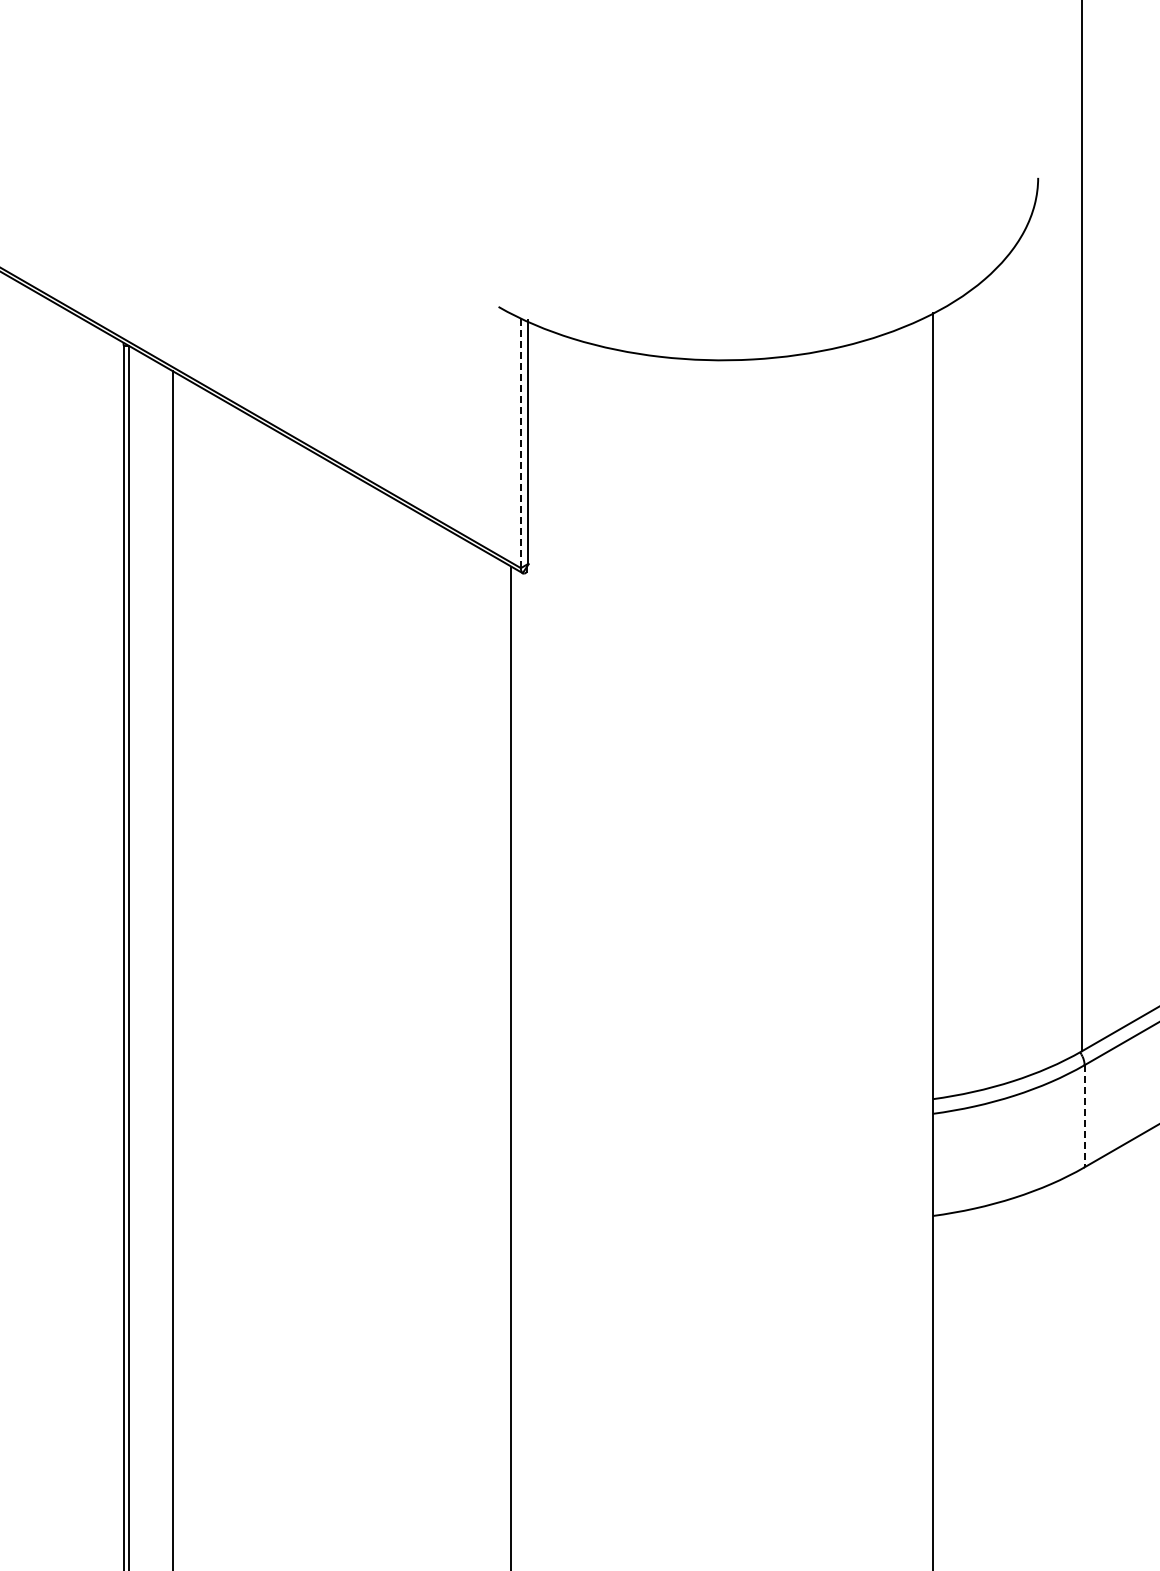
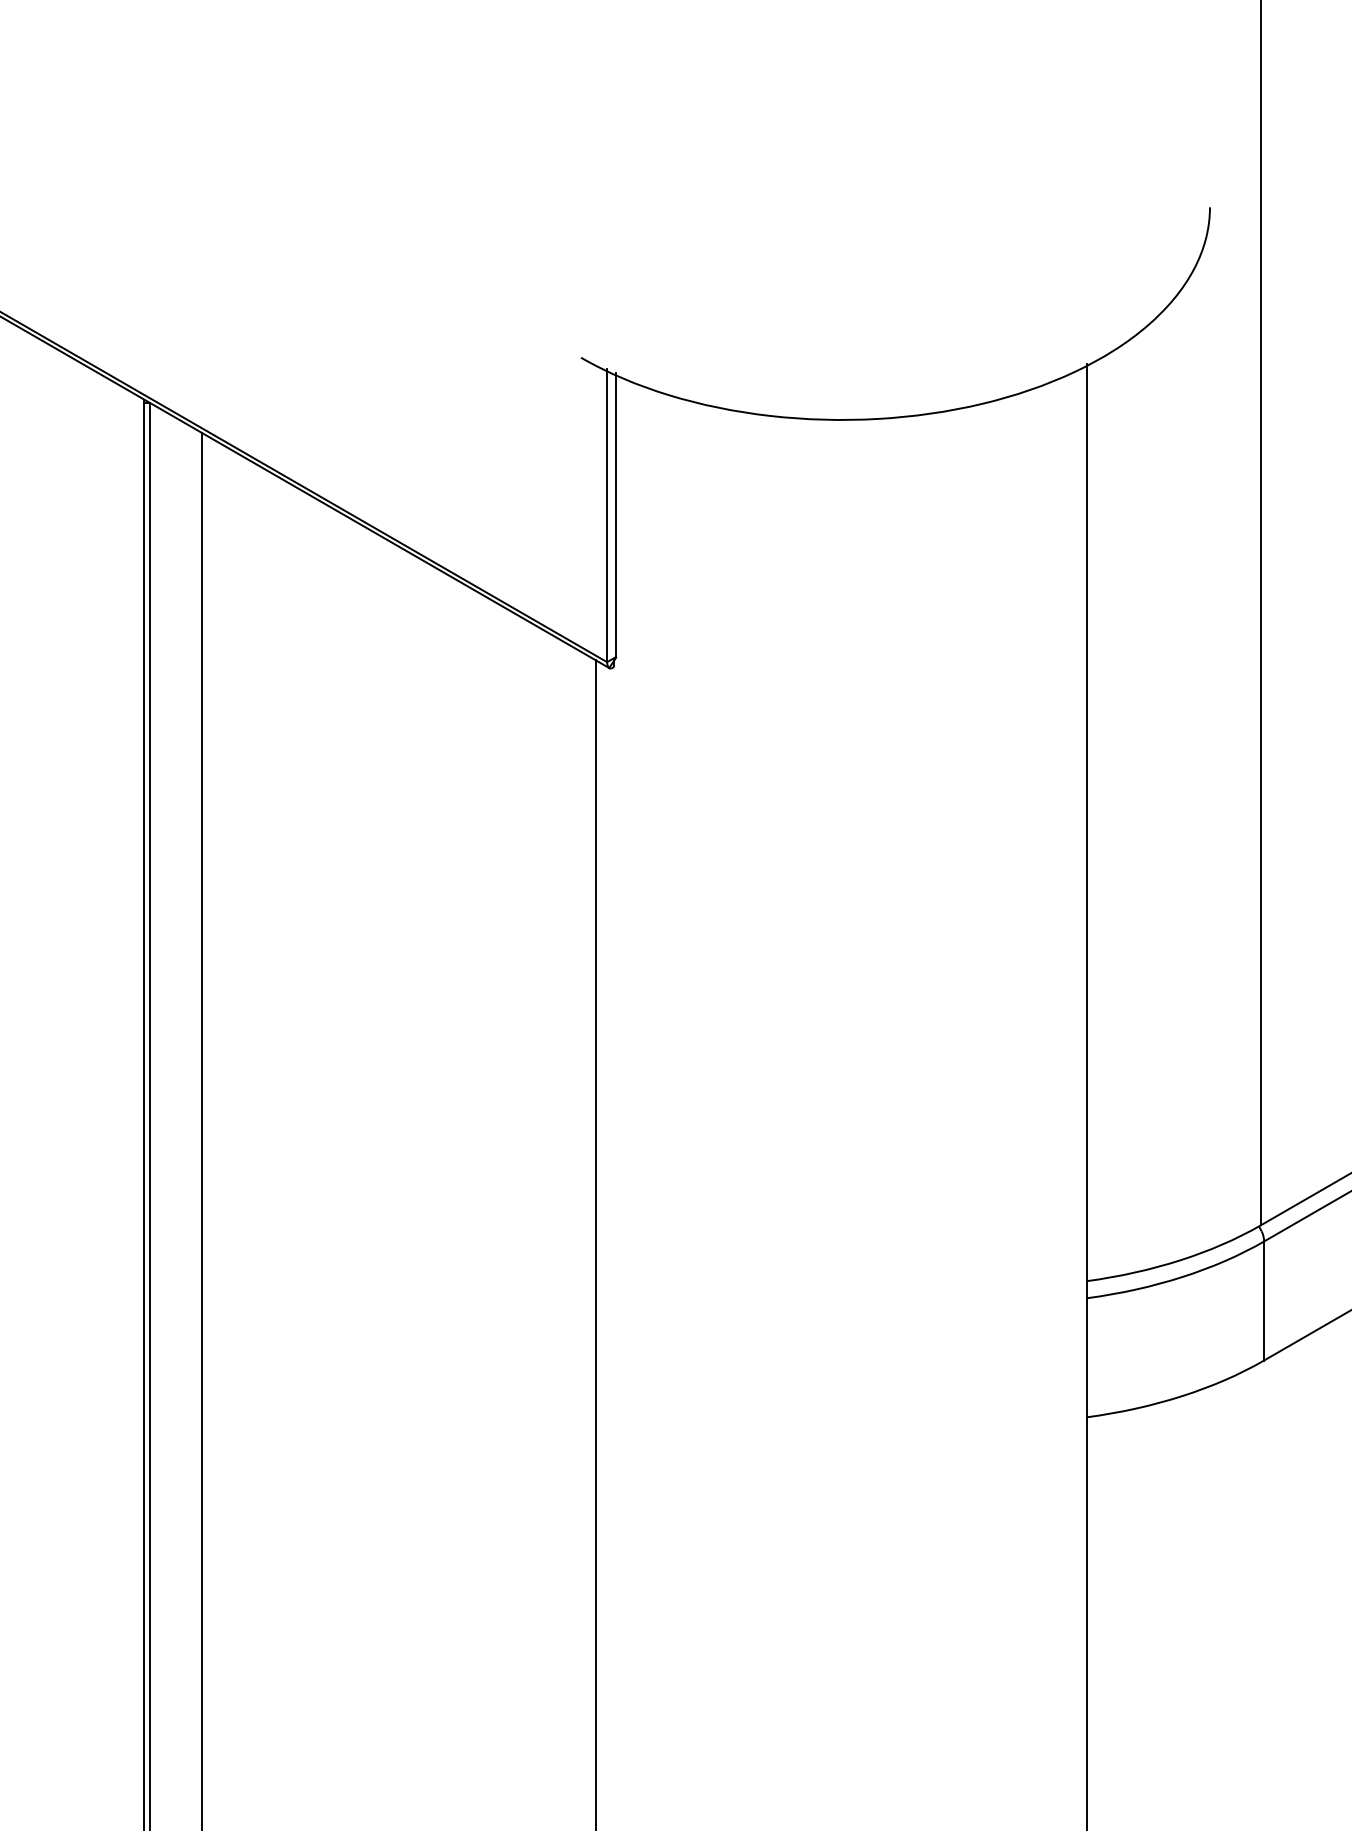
line: (520, 442) -> (606, 515), dashed -> solid
line: (1084, 1116) -> (1263, 1301), dashed -> solid

